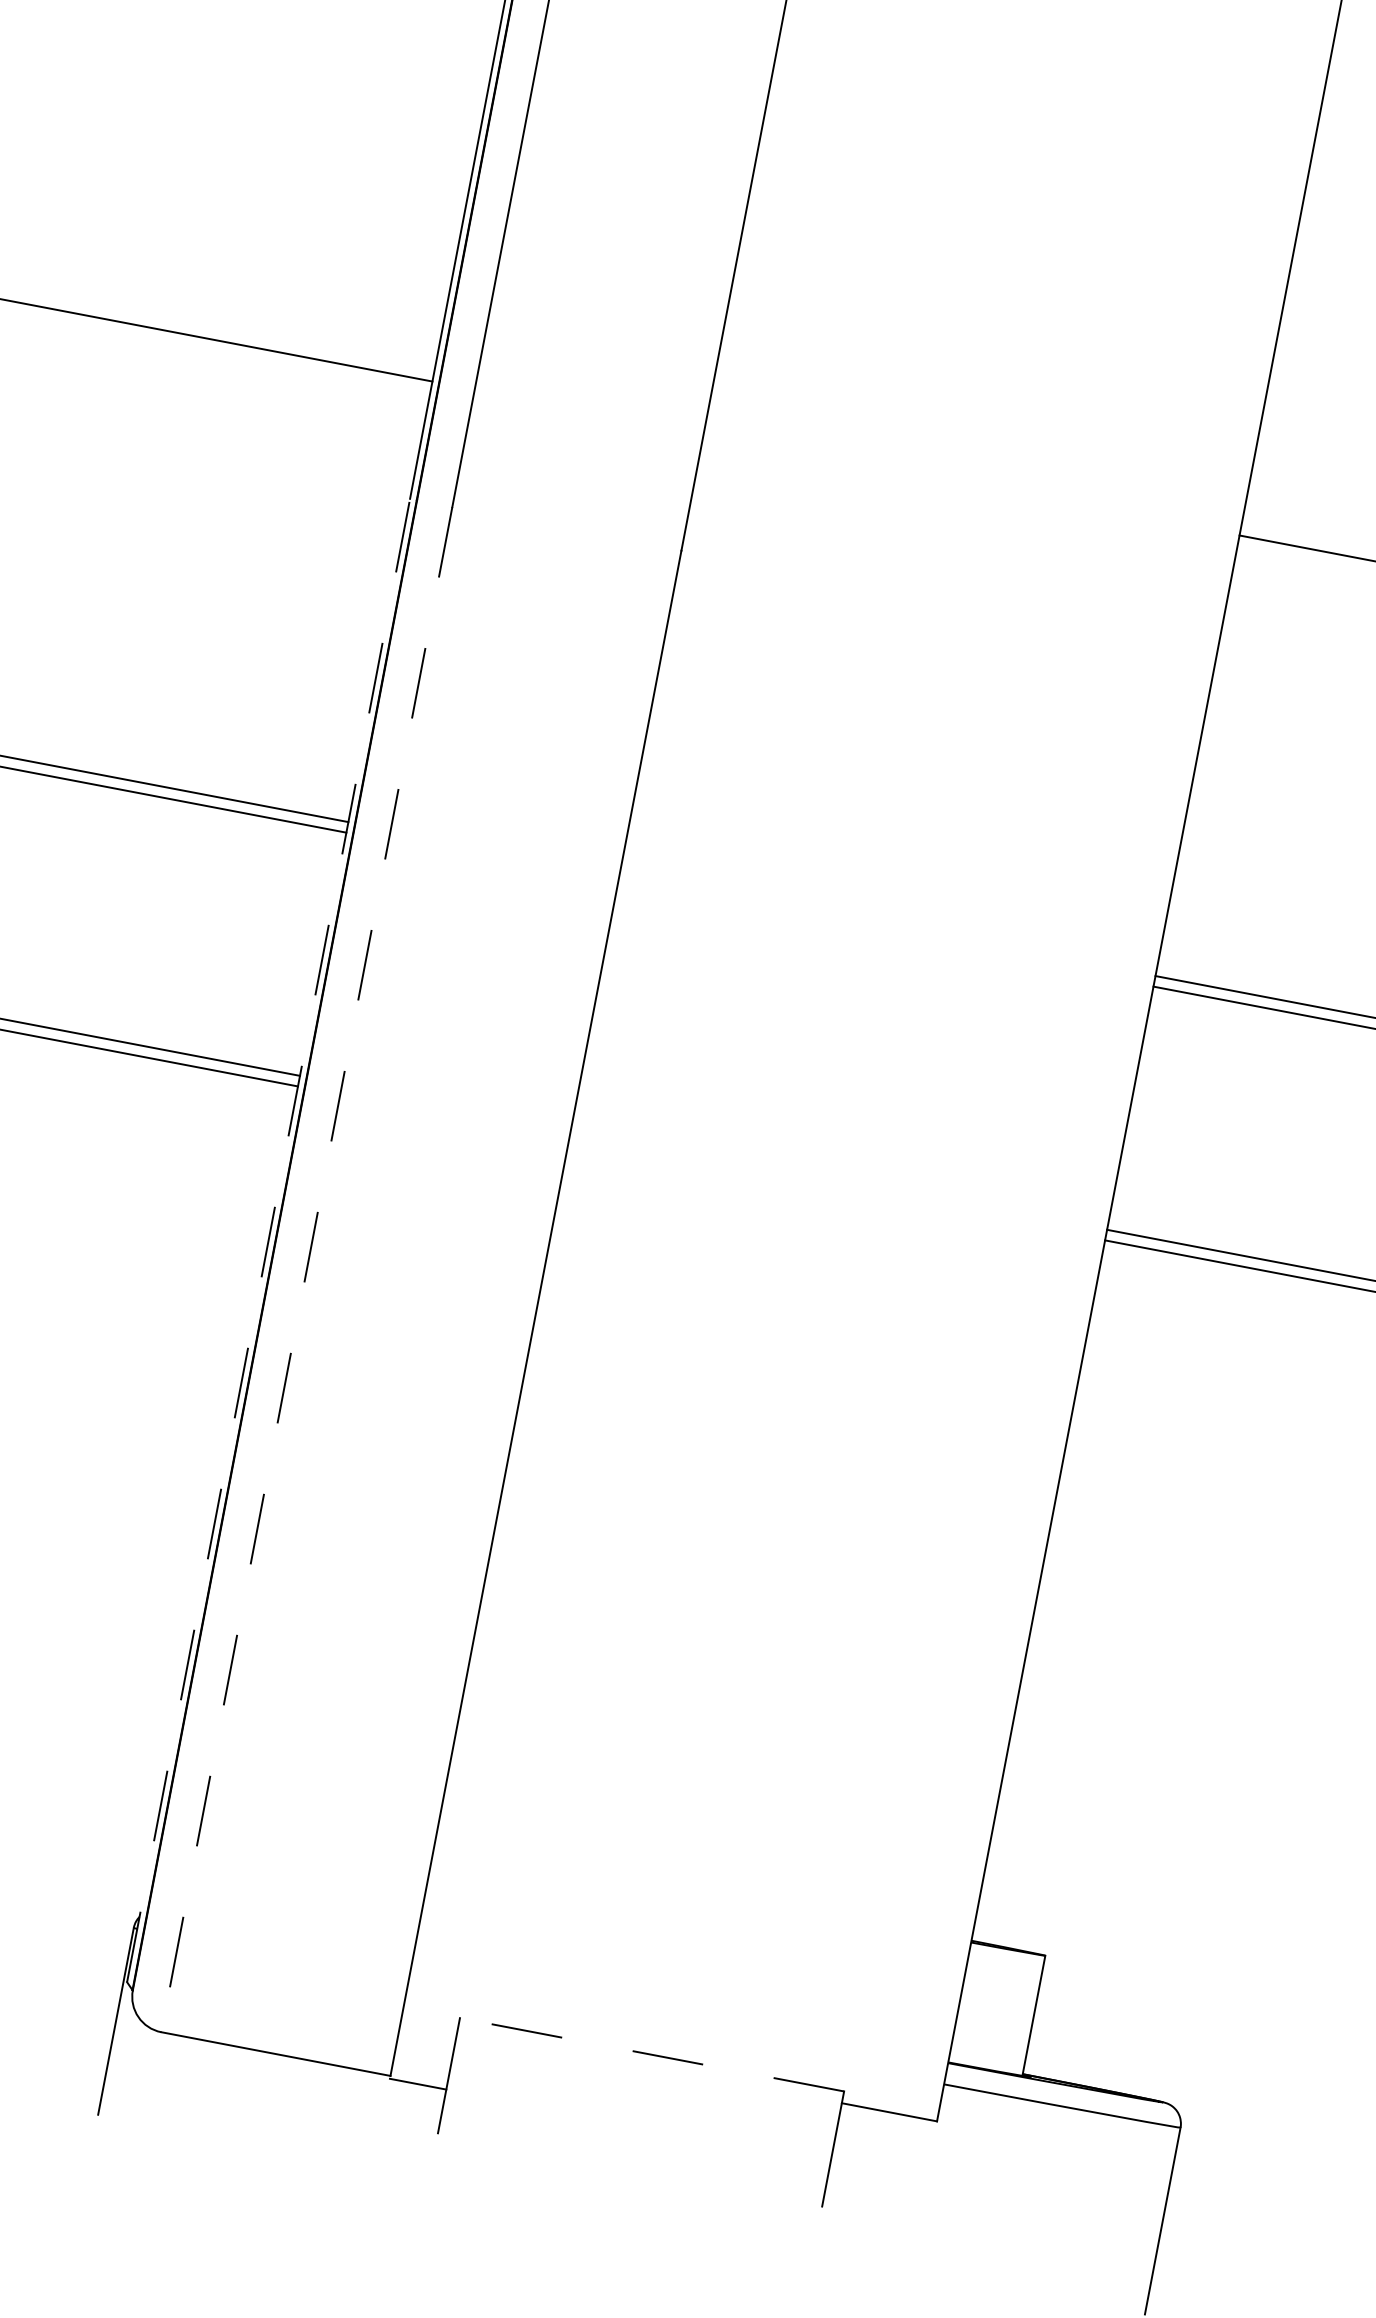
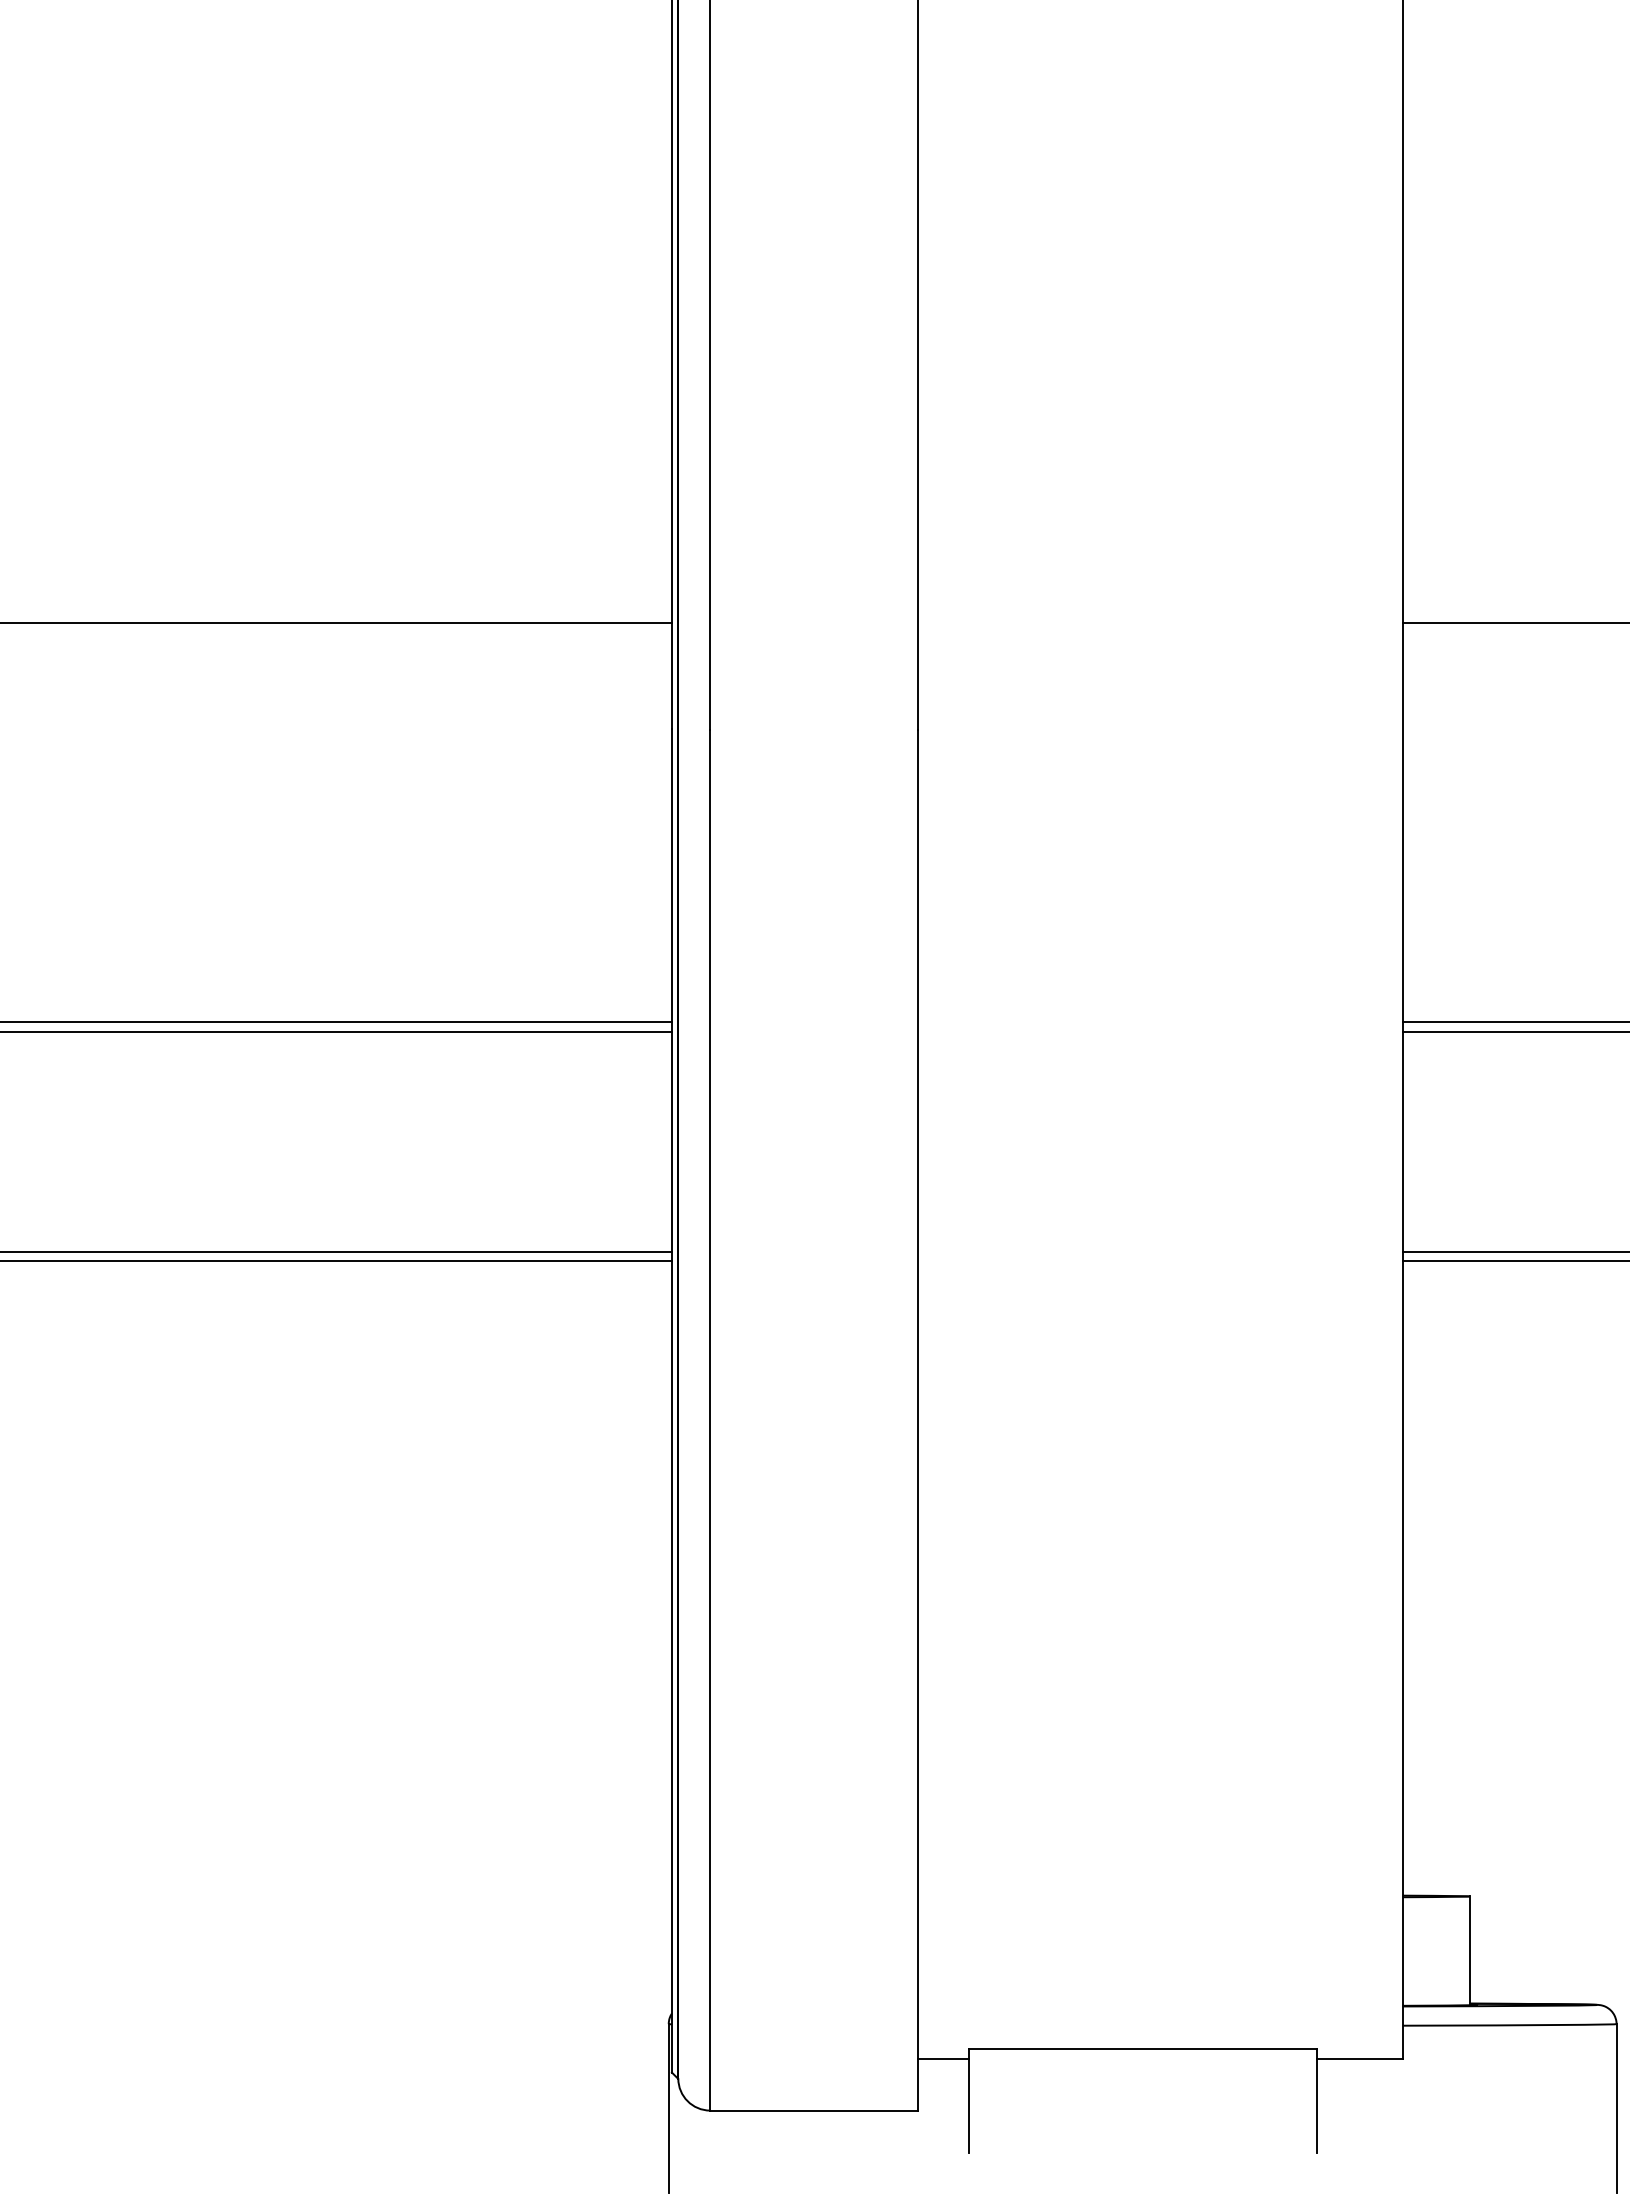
line: (268, 1240) -> (671, 1401), dashed -> solid
line: (307, 1270) -> (710, 1420), dashed -> solid
line: (651, 2054) -> (1142, 2048), dashed -> solid
line: (417, 2084) -> (942, 2059), moved

